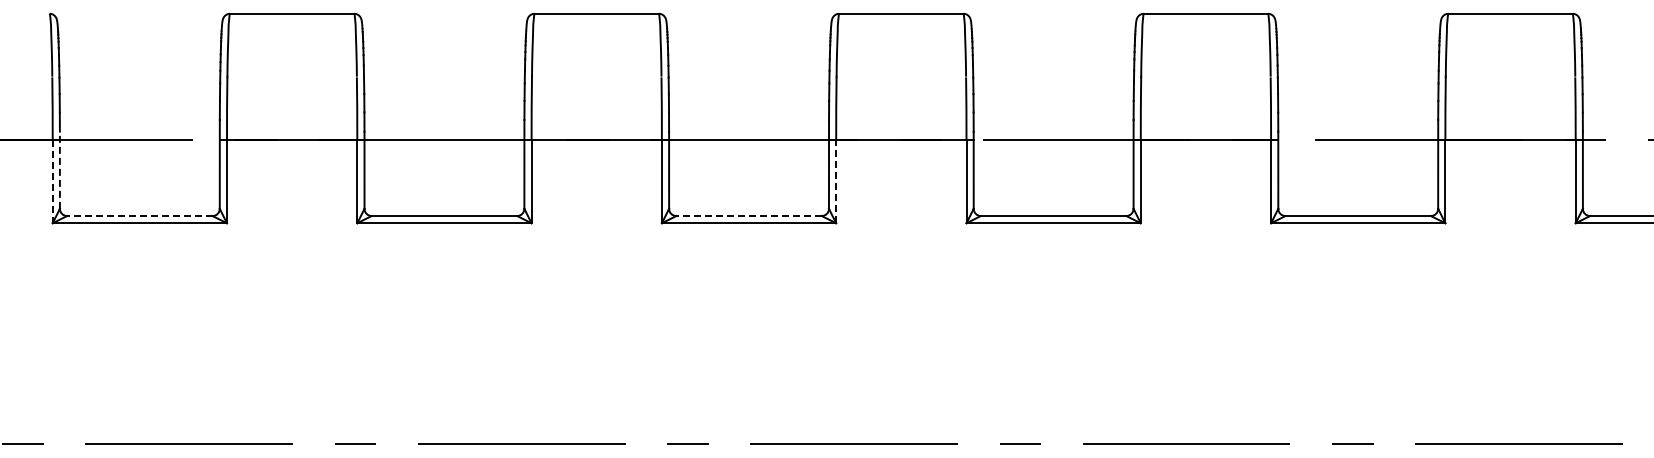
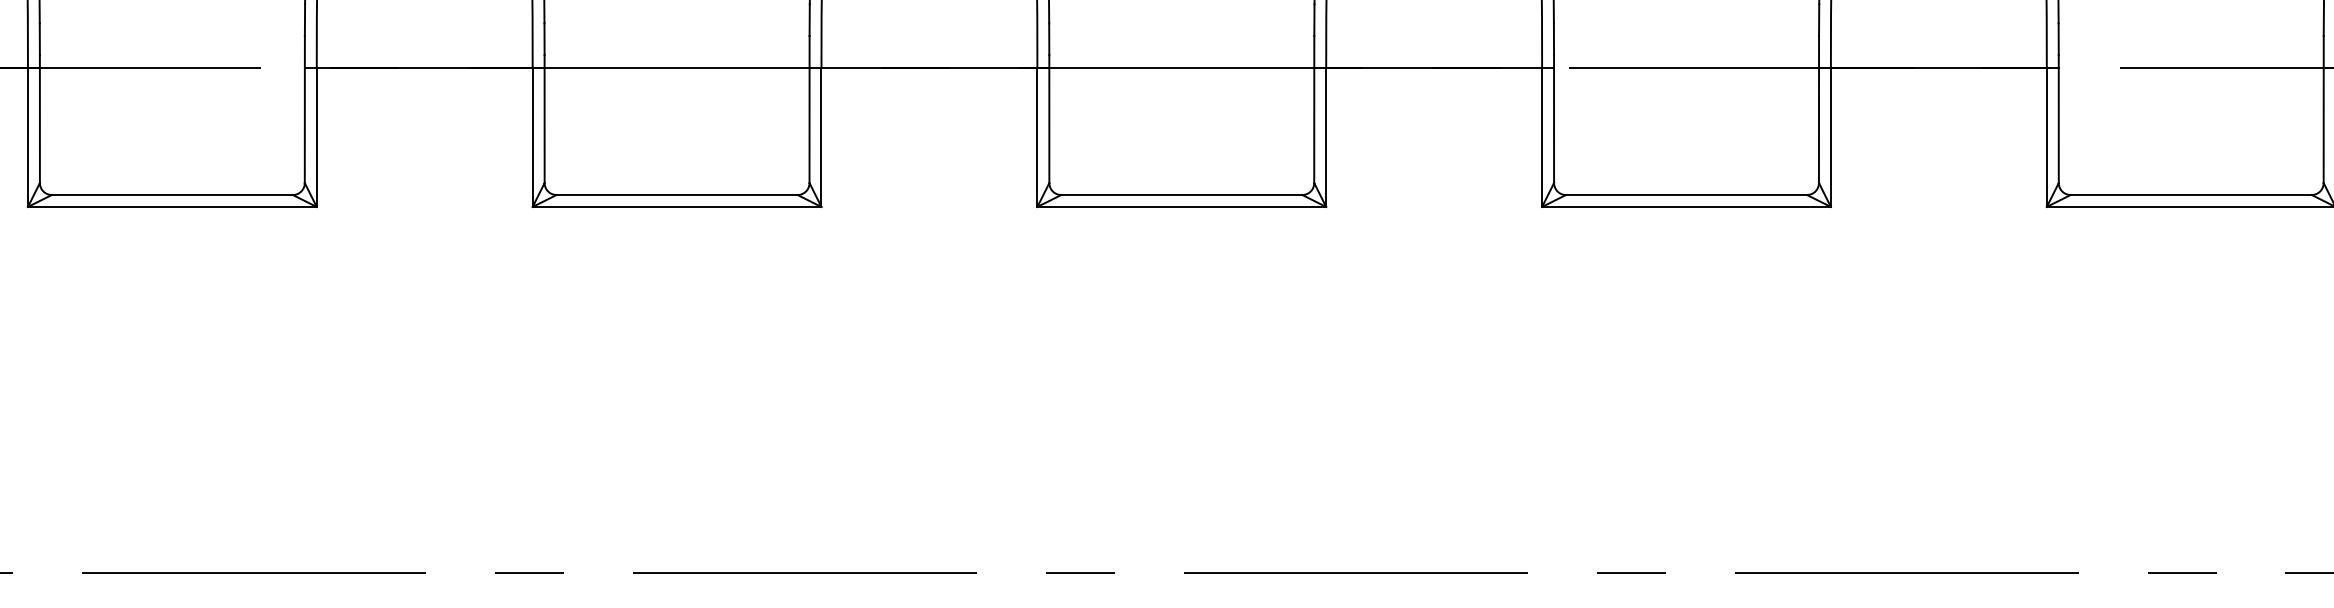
line: (59, 170) -> (39, 119), dashed -> solid
line: (52, 181) -> (27, 137), dashed -> solid
line: (836, 181) -> (1326, 137), dashed -> solid
line: (139, 216) -> (171, 195), dashed -> solid
line: (749, 216) -> (1182, 195), dashed -> solid

